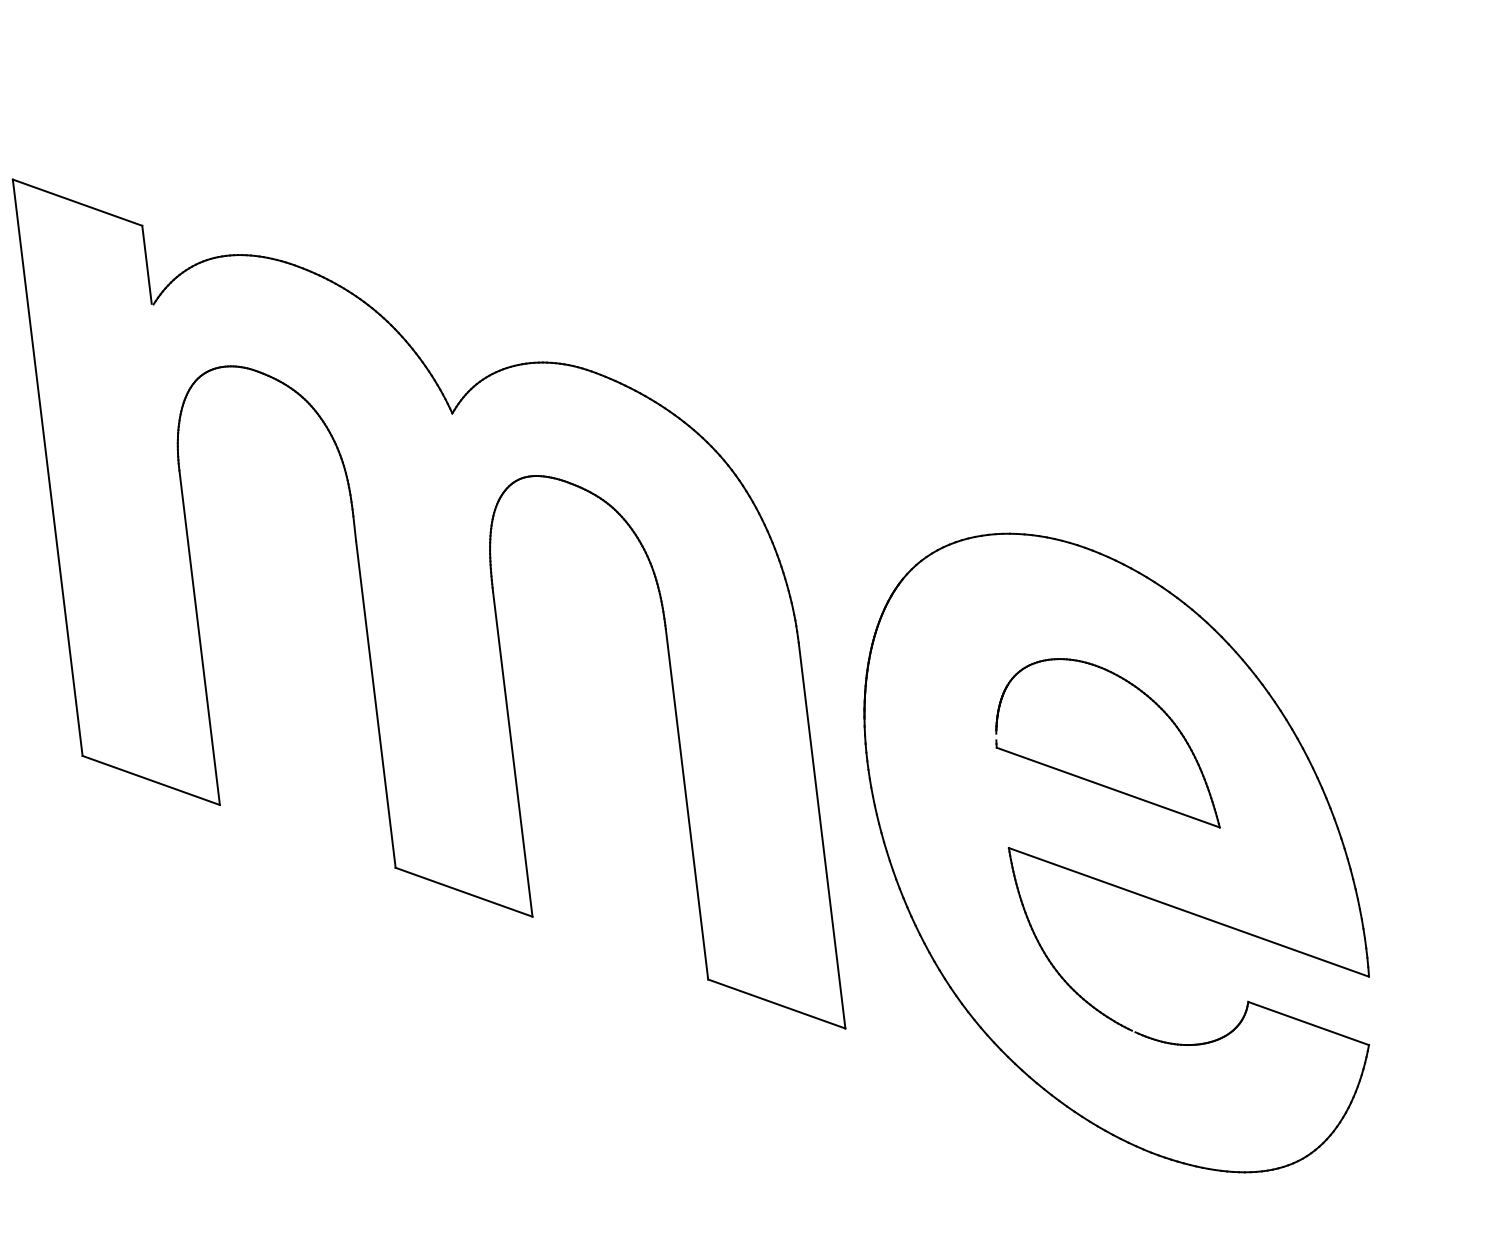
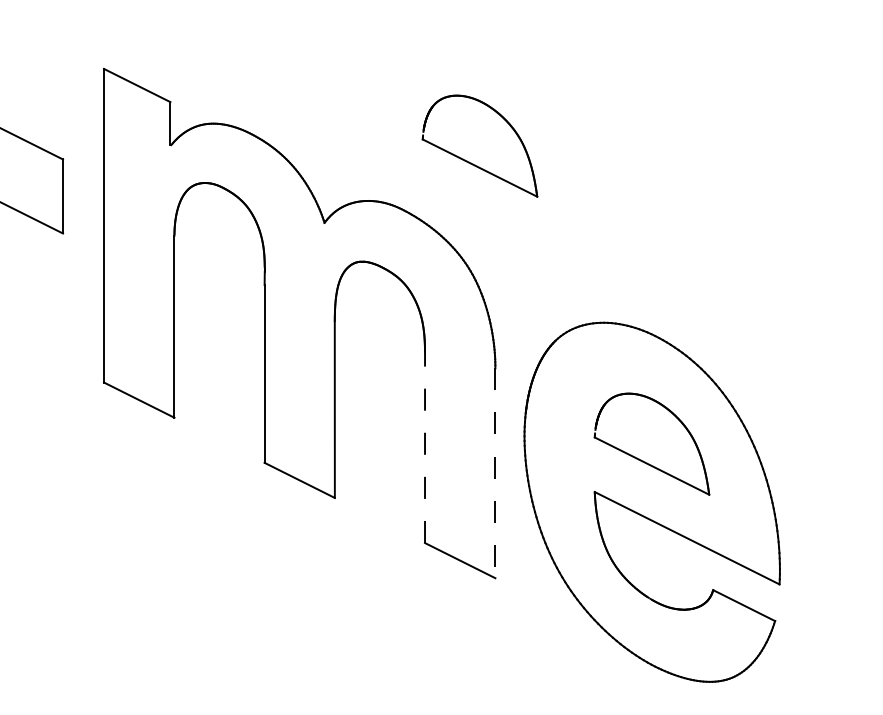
part: (709, 269) -> (471, 162), added
line: (687, 803) -> (425, 447), solid -> dashed
line: (822, 836) -> (495, 473), solid -> dashed

